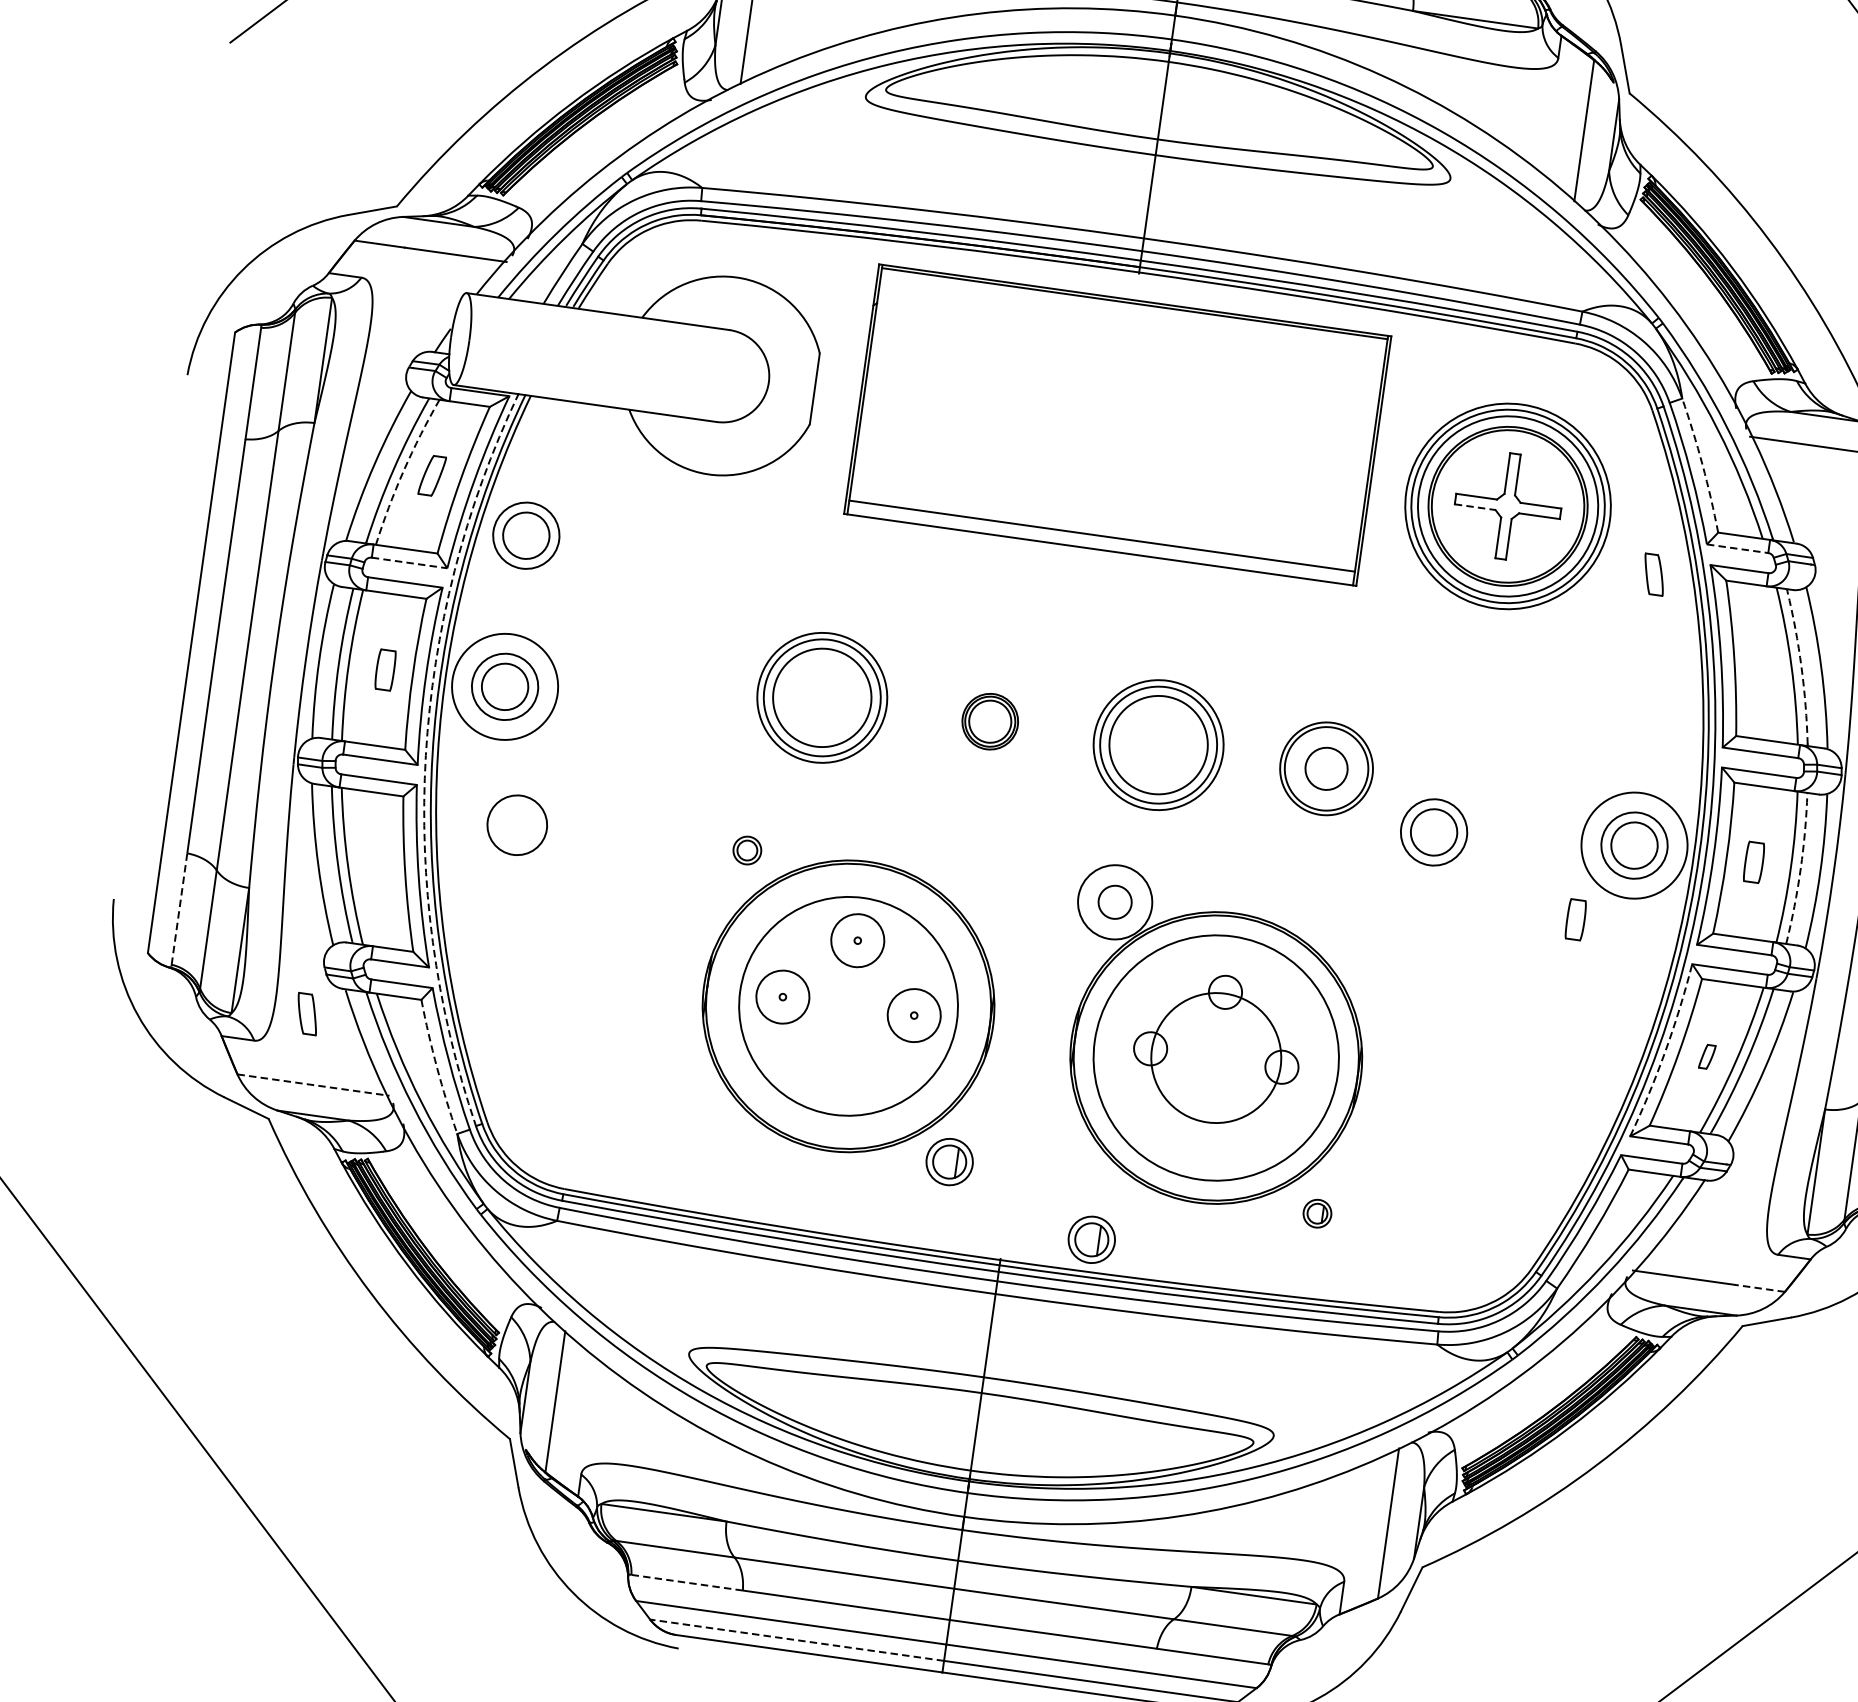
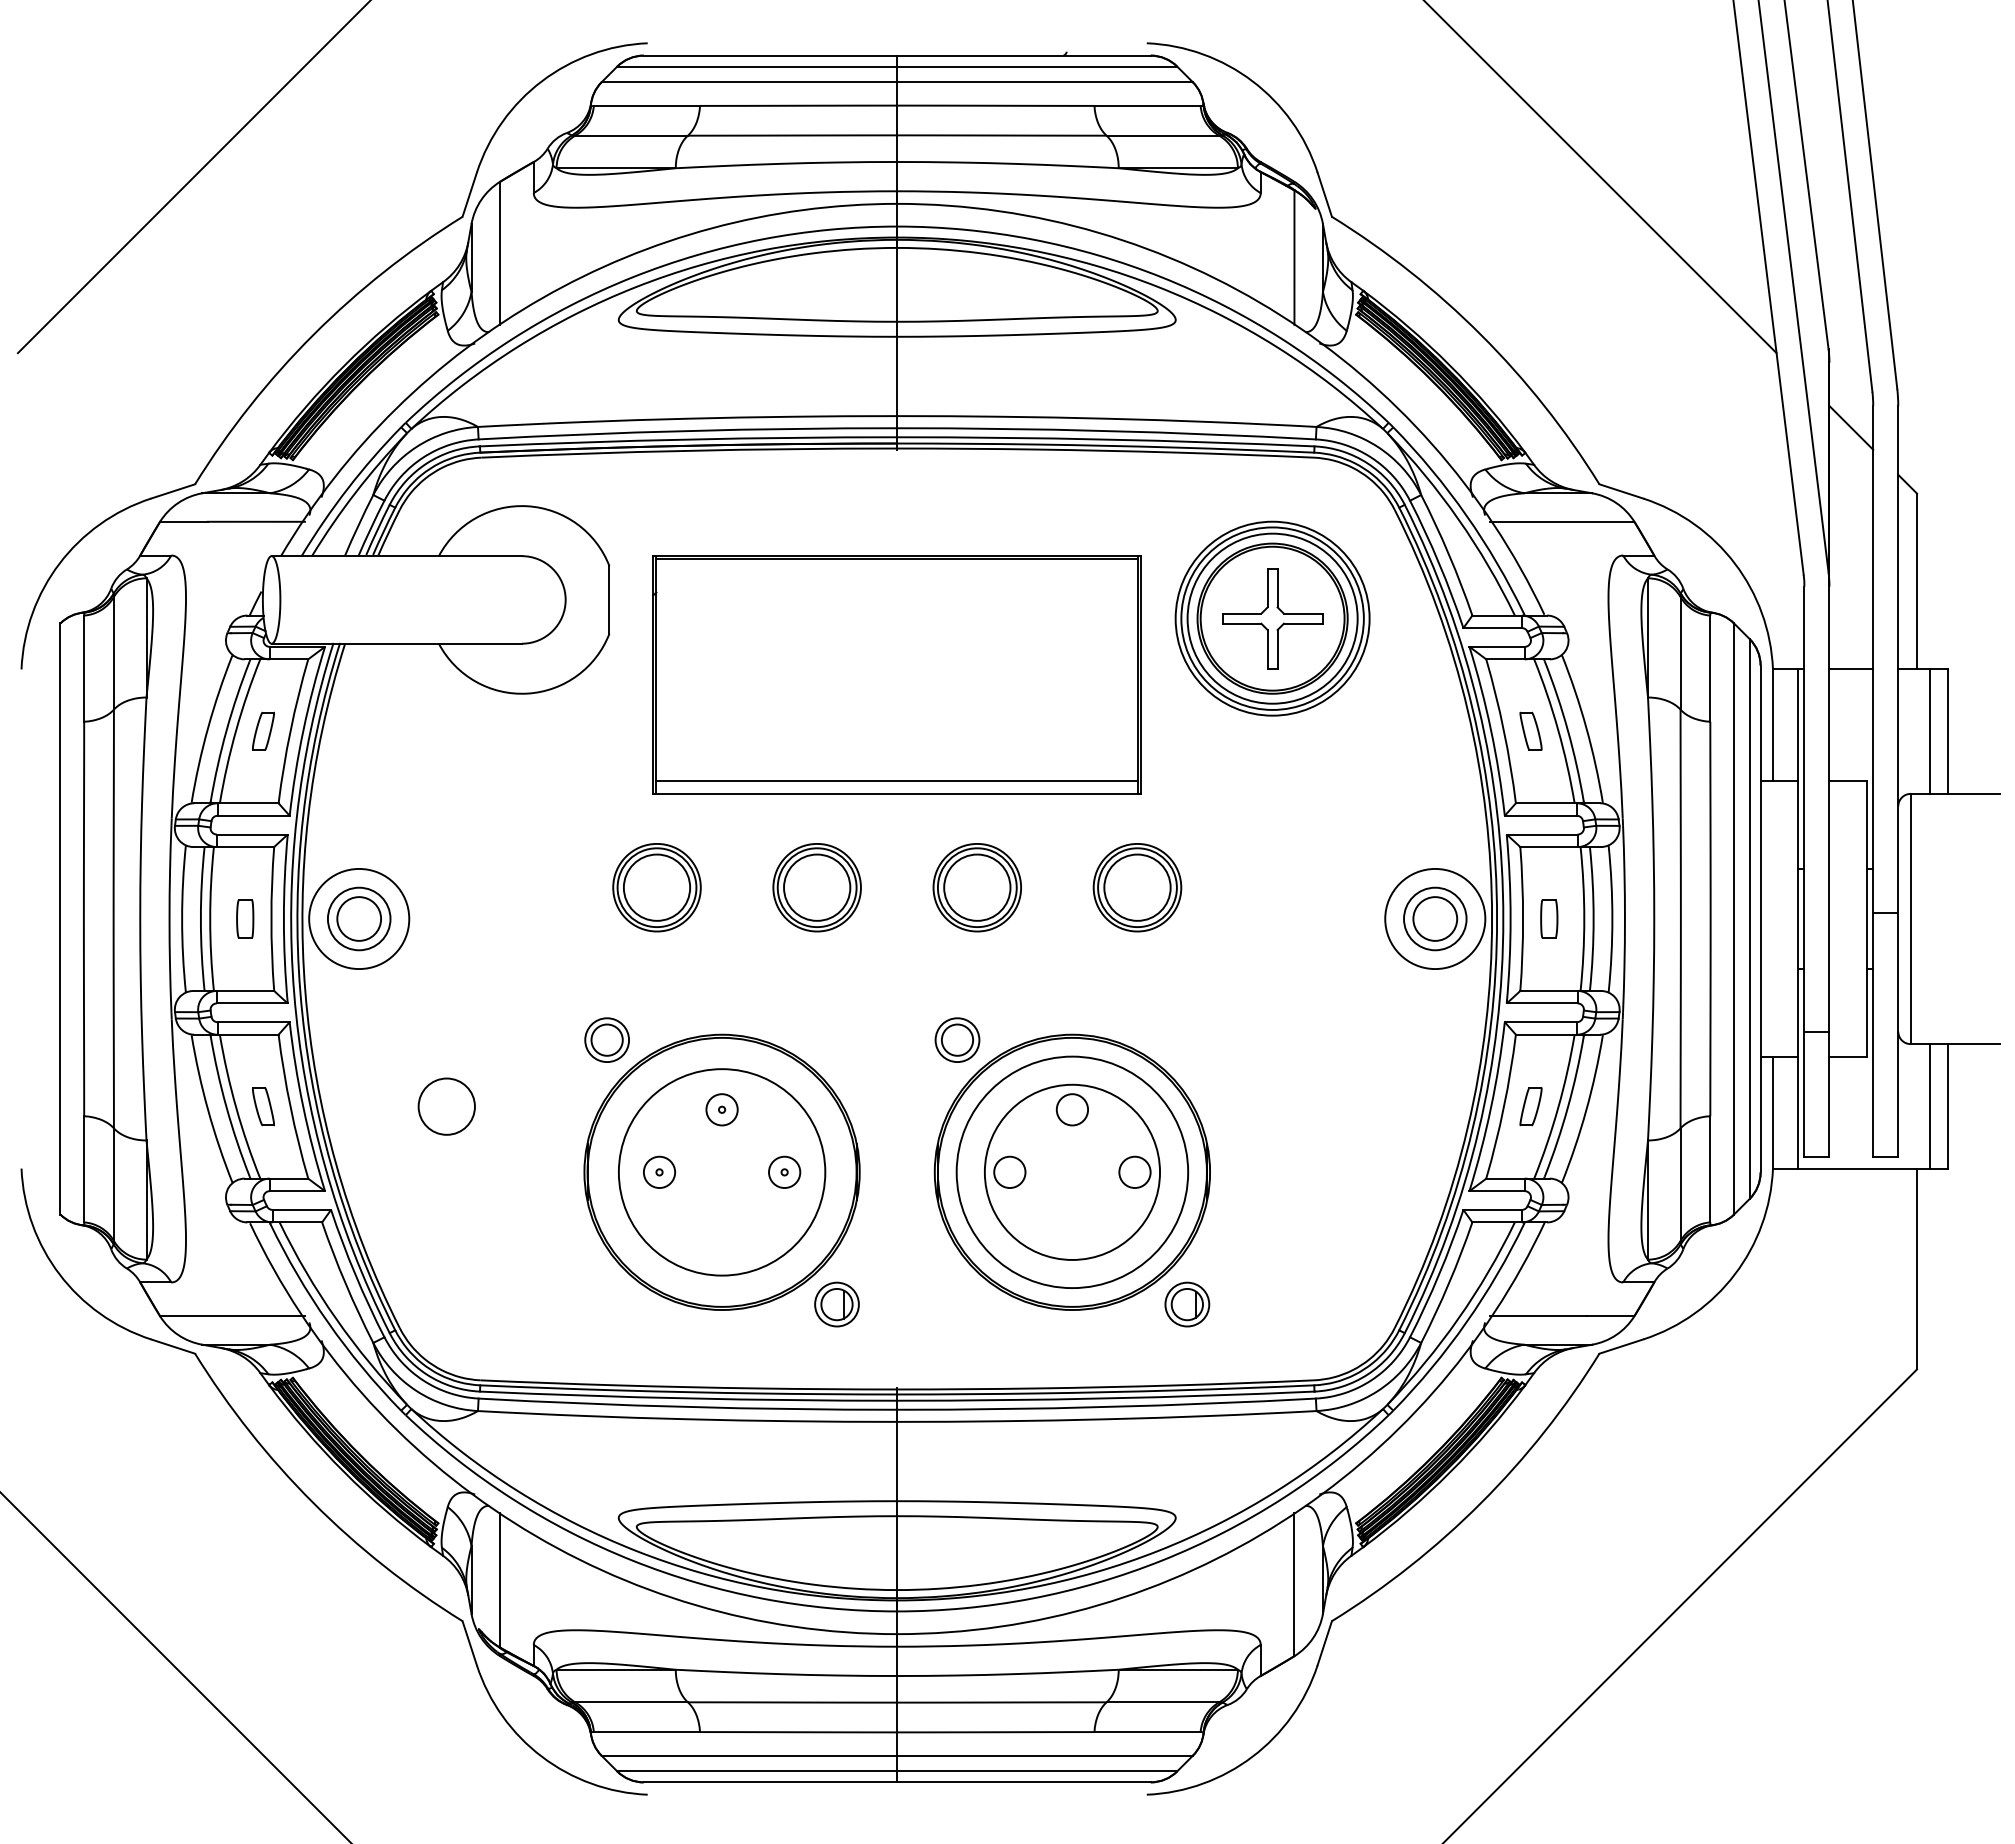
part: (1117, 424) -> (896, 674), moved
arc: (1702, 465) -> (1448, 554), dashed -> solid
arc: (404, 470) -> (236, 730), dashed -> solid
line: (1475, 507) -> (1242, 623), dashed -> solid
part: (526, 535) -> (359, 774), removed
line: (1738, 549) -> (1493, 628), dashed -> solid
line: (409, 562) -> (253, 815), dashed -> solid
part: (1653, 573) -> (1530, 730), moved
arc: (1801, 667) -> (1567, 730), dashed -> solid
part: (821, 697) -> (656, 887), size x0.71
part: (989, 721) -> (816, 887), size x1.67
part: (1157, 744) -> (976, 887), size x0.71
arc: (426, 755) -> (294, 993), dashed -> solid
circle: (1326, 768) -> (1137, 887), size x1.67
circle: (517, 825) -> (446, 1106), moved
part: (1434, 831) -> (1246, 932), removed
part: (746, 849) -> (606, 1039), size x1.67
arc: (1800, 869) -> (1593, 919), dashed -> solid
circle: (1115, 902) -> (957, 1040), size x0.62
line: (179, 908) -> (84, 1168), dashed -> solid
part: (1576, 919) -> (1390, 995), removed
circle: (857, 940) -> (721, 1109), size x0.62
circle: (782, 997) -> (659, 1172), size x0.62
part: (307, 1013) -> (263, 1106), moved
circle: (914, 1015) -> (784, 1172), size x0.62
arc: (1665, 1051) -> (1491, 1107), dashed -> solid
part: (1706, 1056) -> (1530, 1106), size x1.67
circle: (1216, 1057) -> (1072, 1171), size x1.43
arc: (436, 1067) -> (345, 1283), dashed -> solid
line: (314, 1085) -> (233, 1316), dashed -> solid
part: (1317, 1213) -> (1187, 1304), size x1.67
part: (1091, 1239) -> (979, 1358), removed
line: (1759, 1288) -> (1610, 1316), dashed -> solid
line: (686, 1583) -> (646, 1732), dashed -> solid
line: (796, 1640) -> (756, 1771), dashed -> solid

